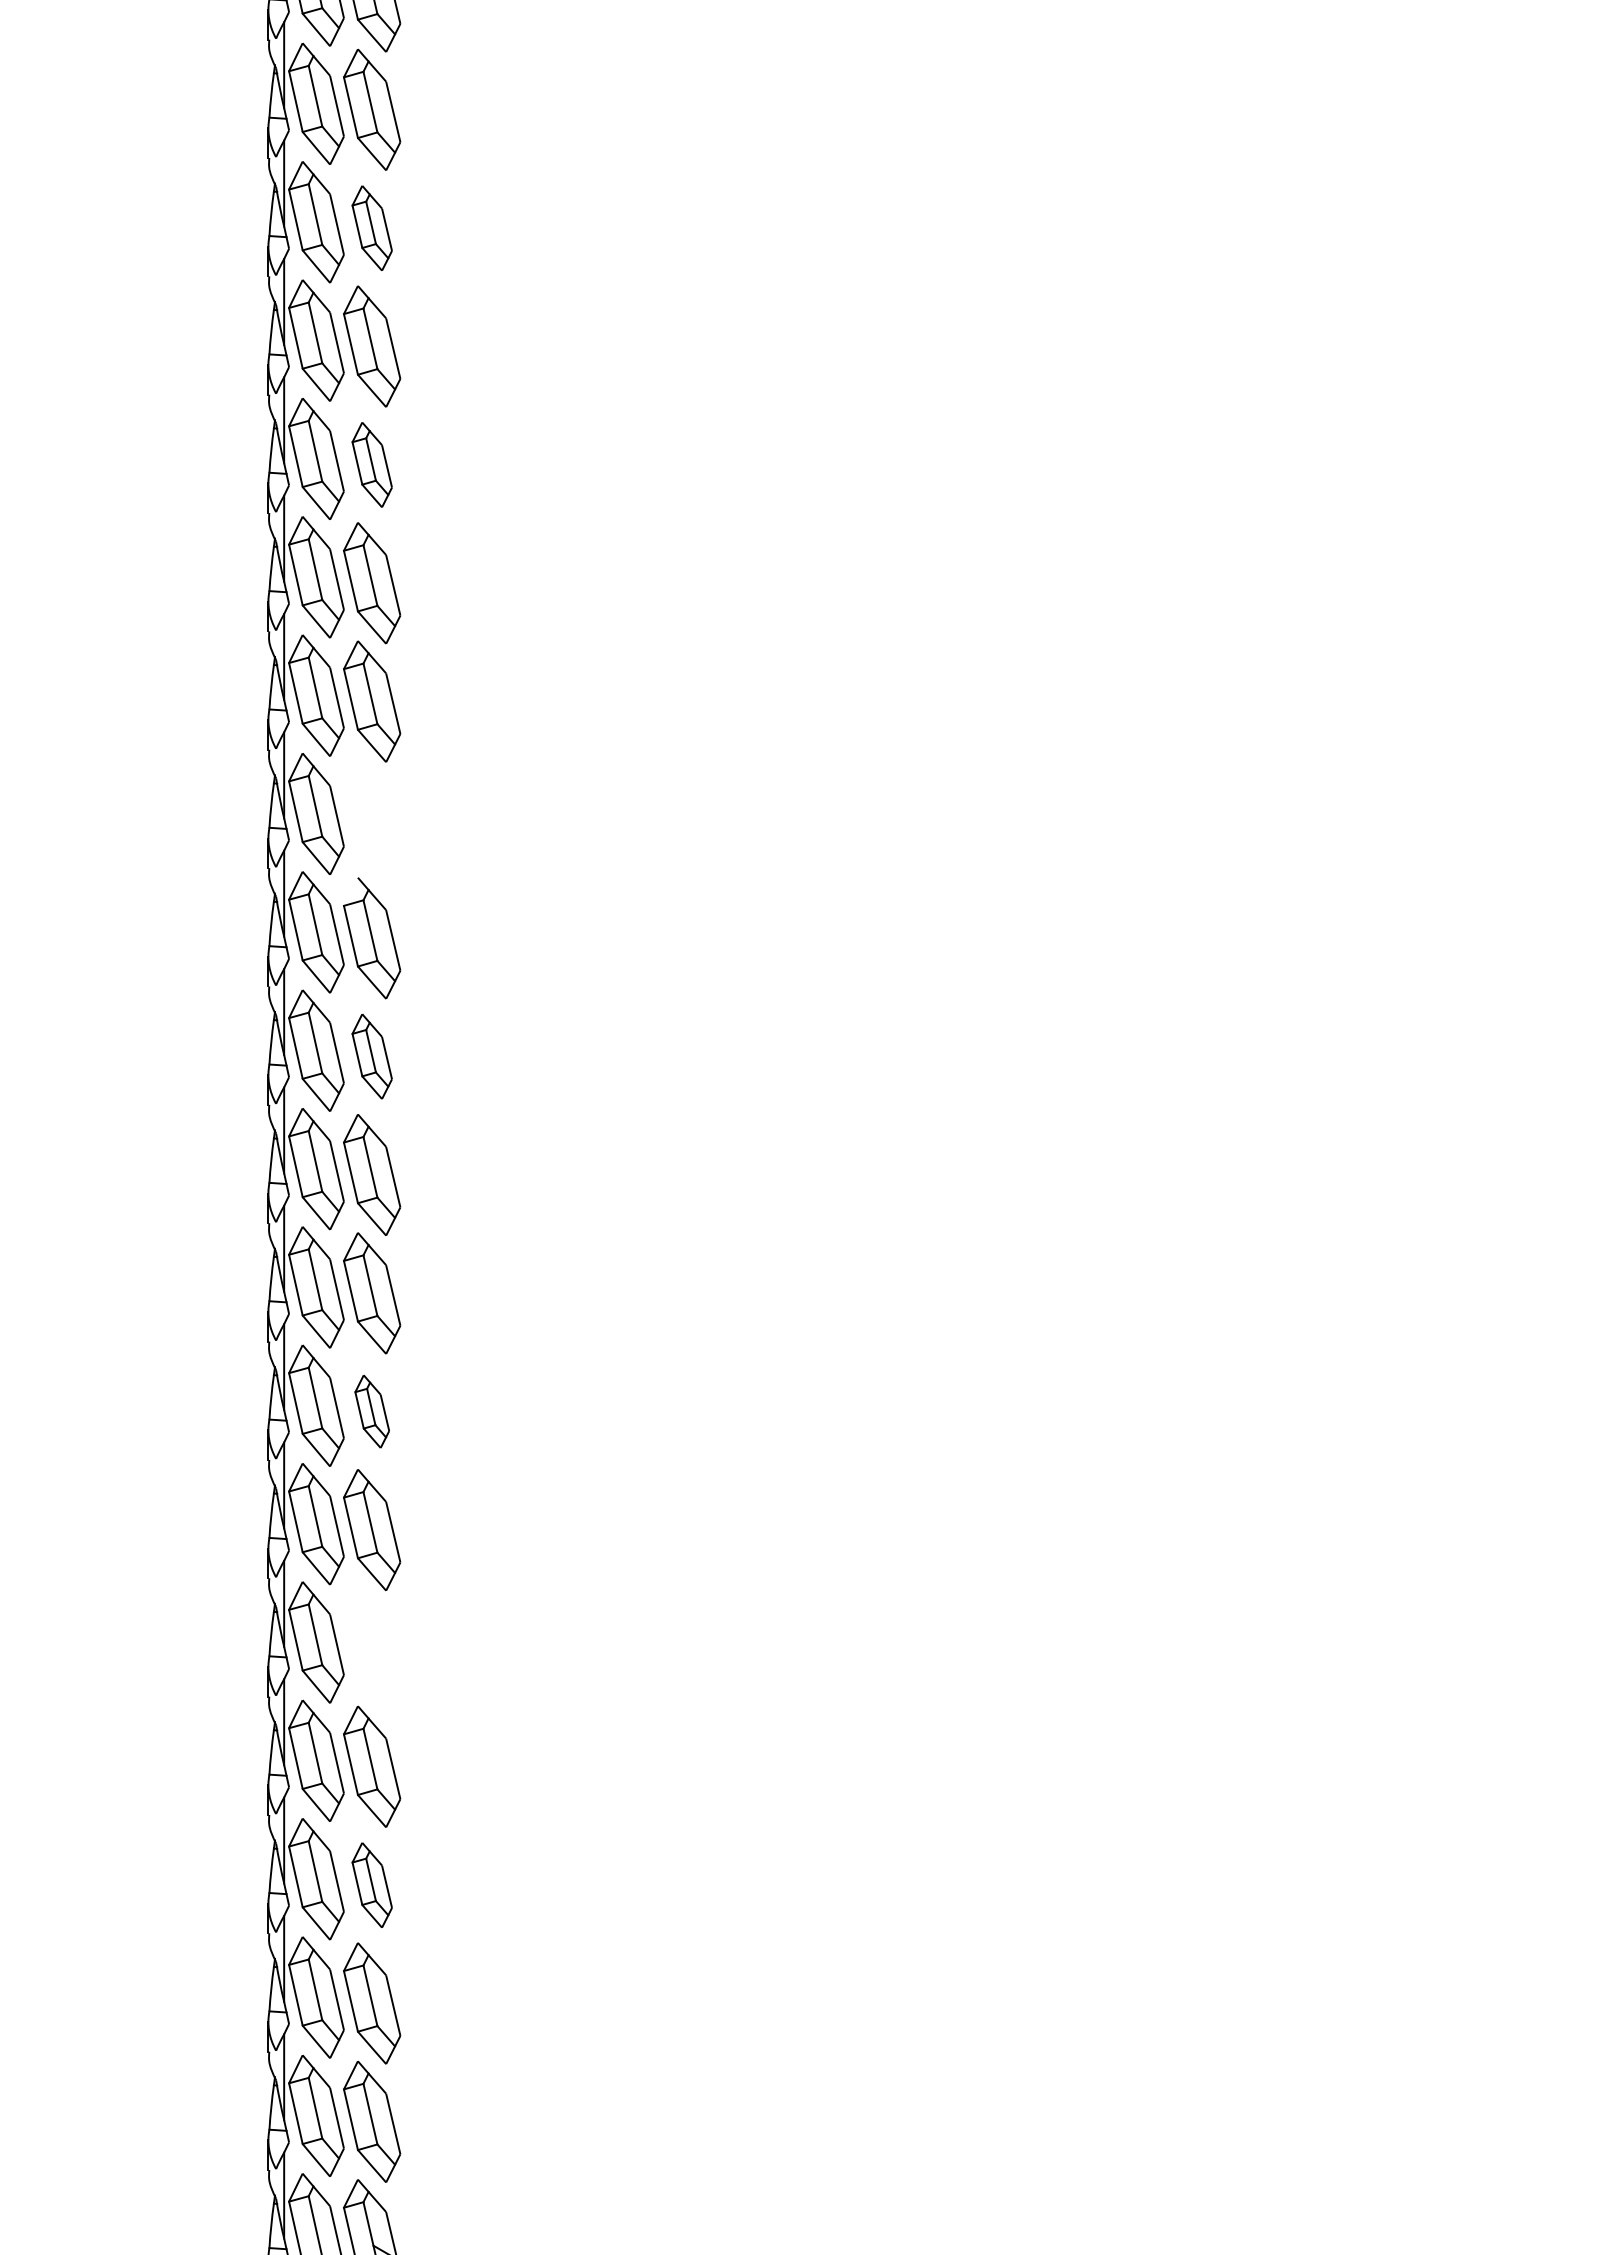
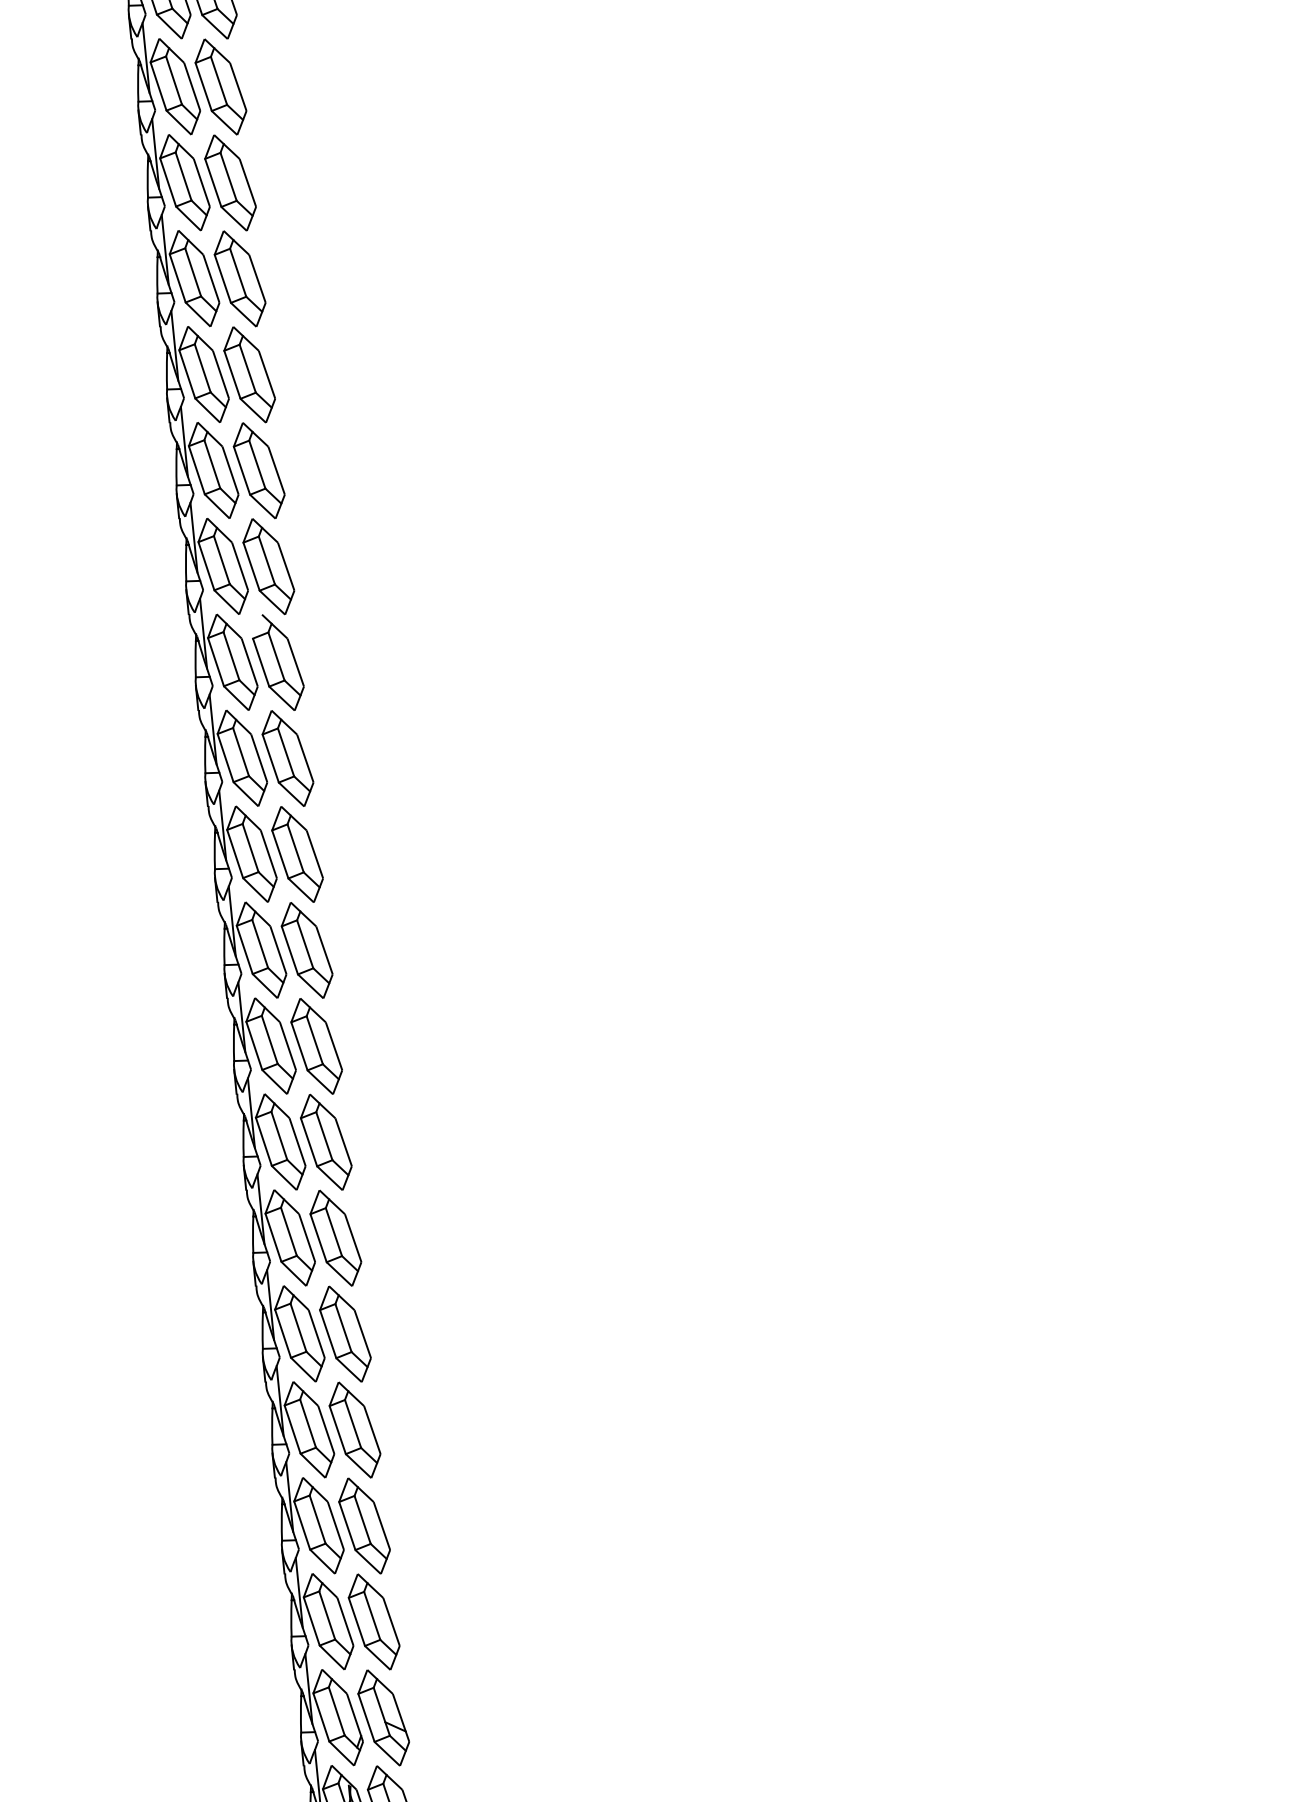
part: (372, 228) -> (221, 87), size x1.43
part: (372, 464) -> (240, 278), size x1.43
part: (372, 819) -> (269, 566), added
part: (372, 1056) -> (288, 758), size x1.43
part: (372, 1411) -> (317, 1046), size x1.67
part: (372, 1648) -> (336, 1238), added
part: (372, 1885) -> (355, 1430), size x1.43

